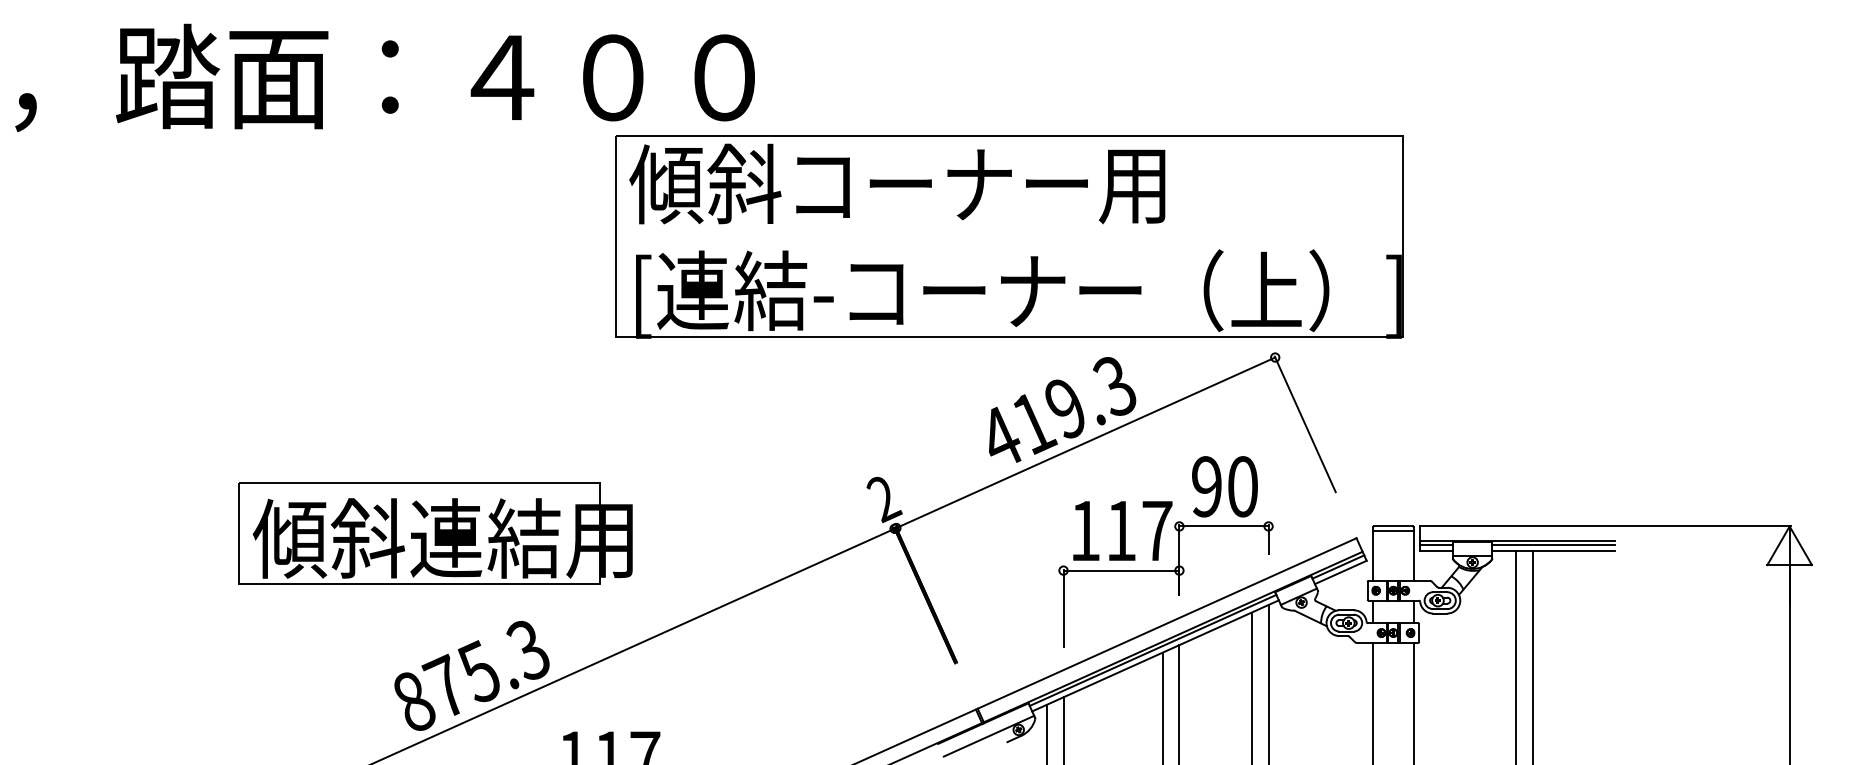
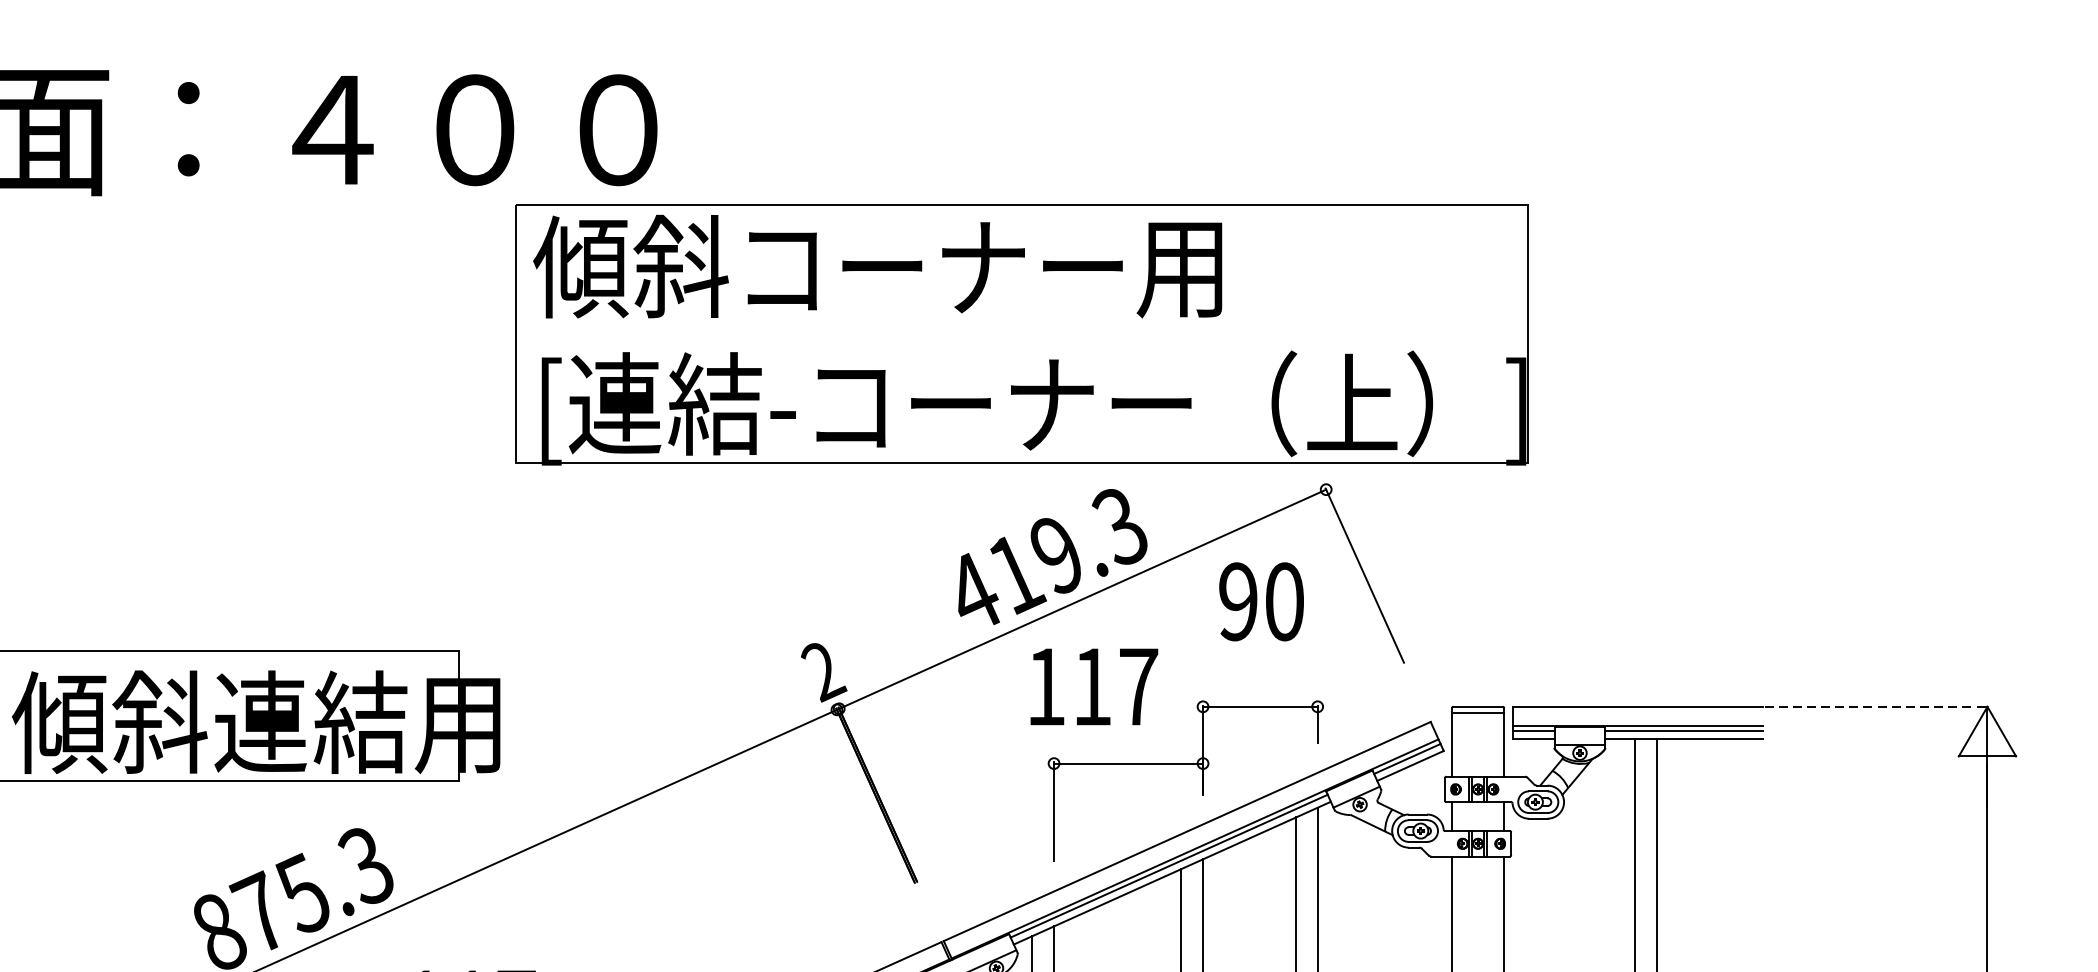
part: (1009, 236) -> (1021, 334), moved
text: (1224, 486) -> (1261, 601), moved
line: (1703, 526) -> (1876, 706), solid -> dashed
text: (1122, 530) -> (1093, 686), moved

